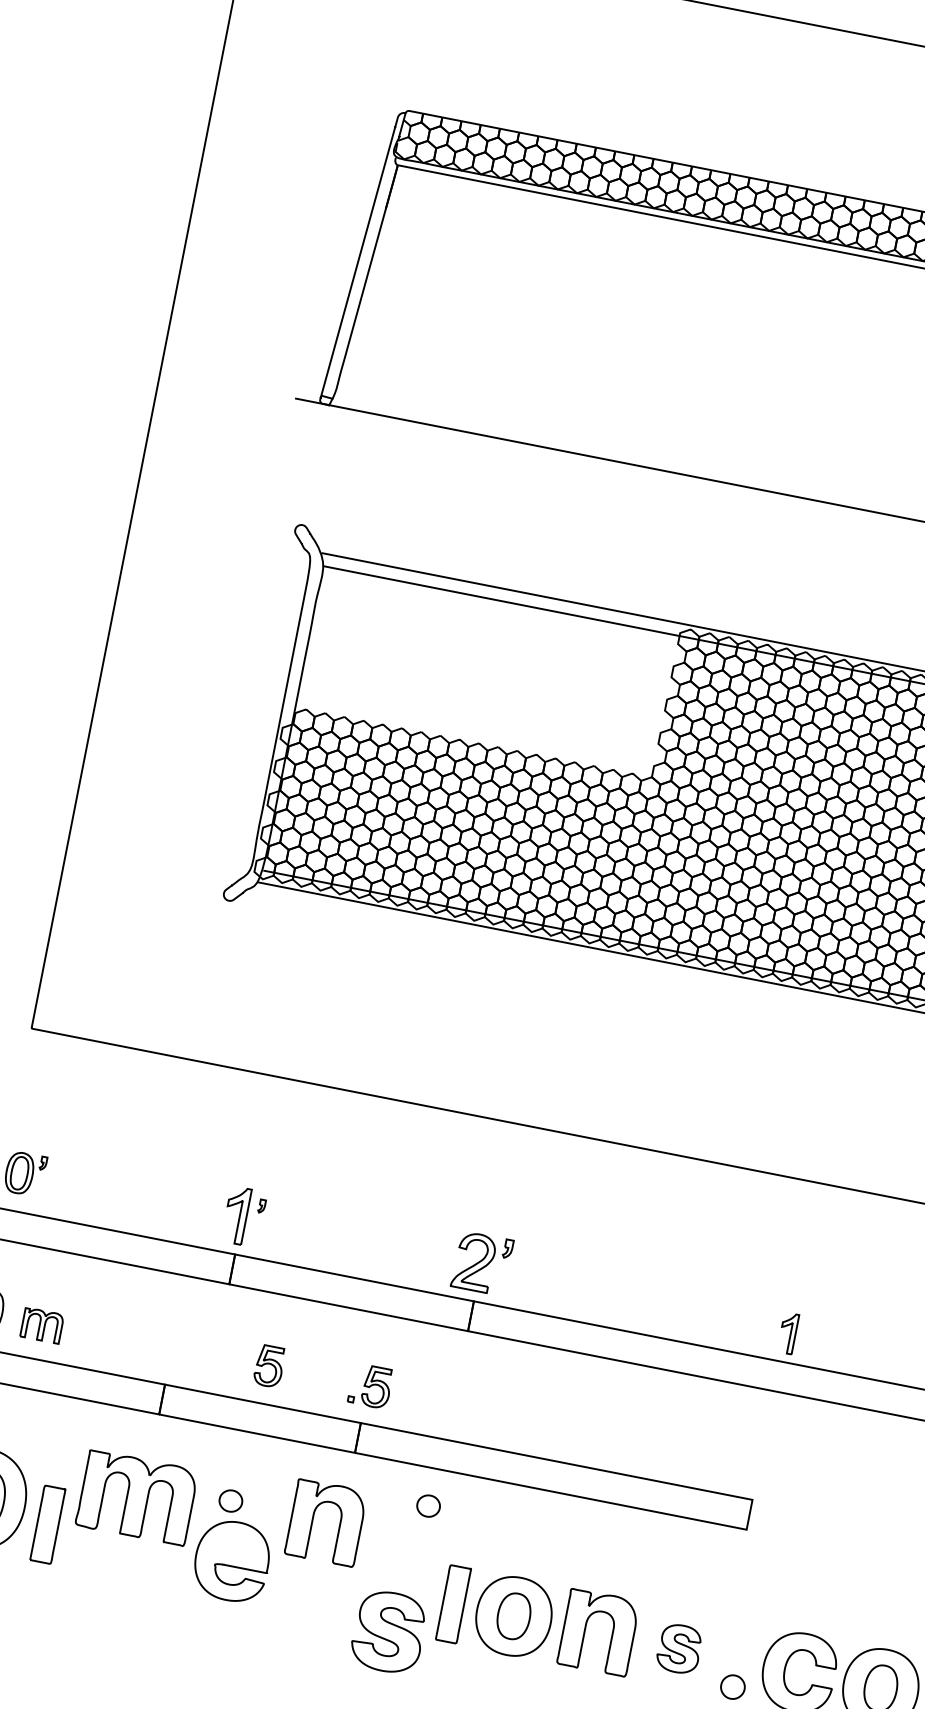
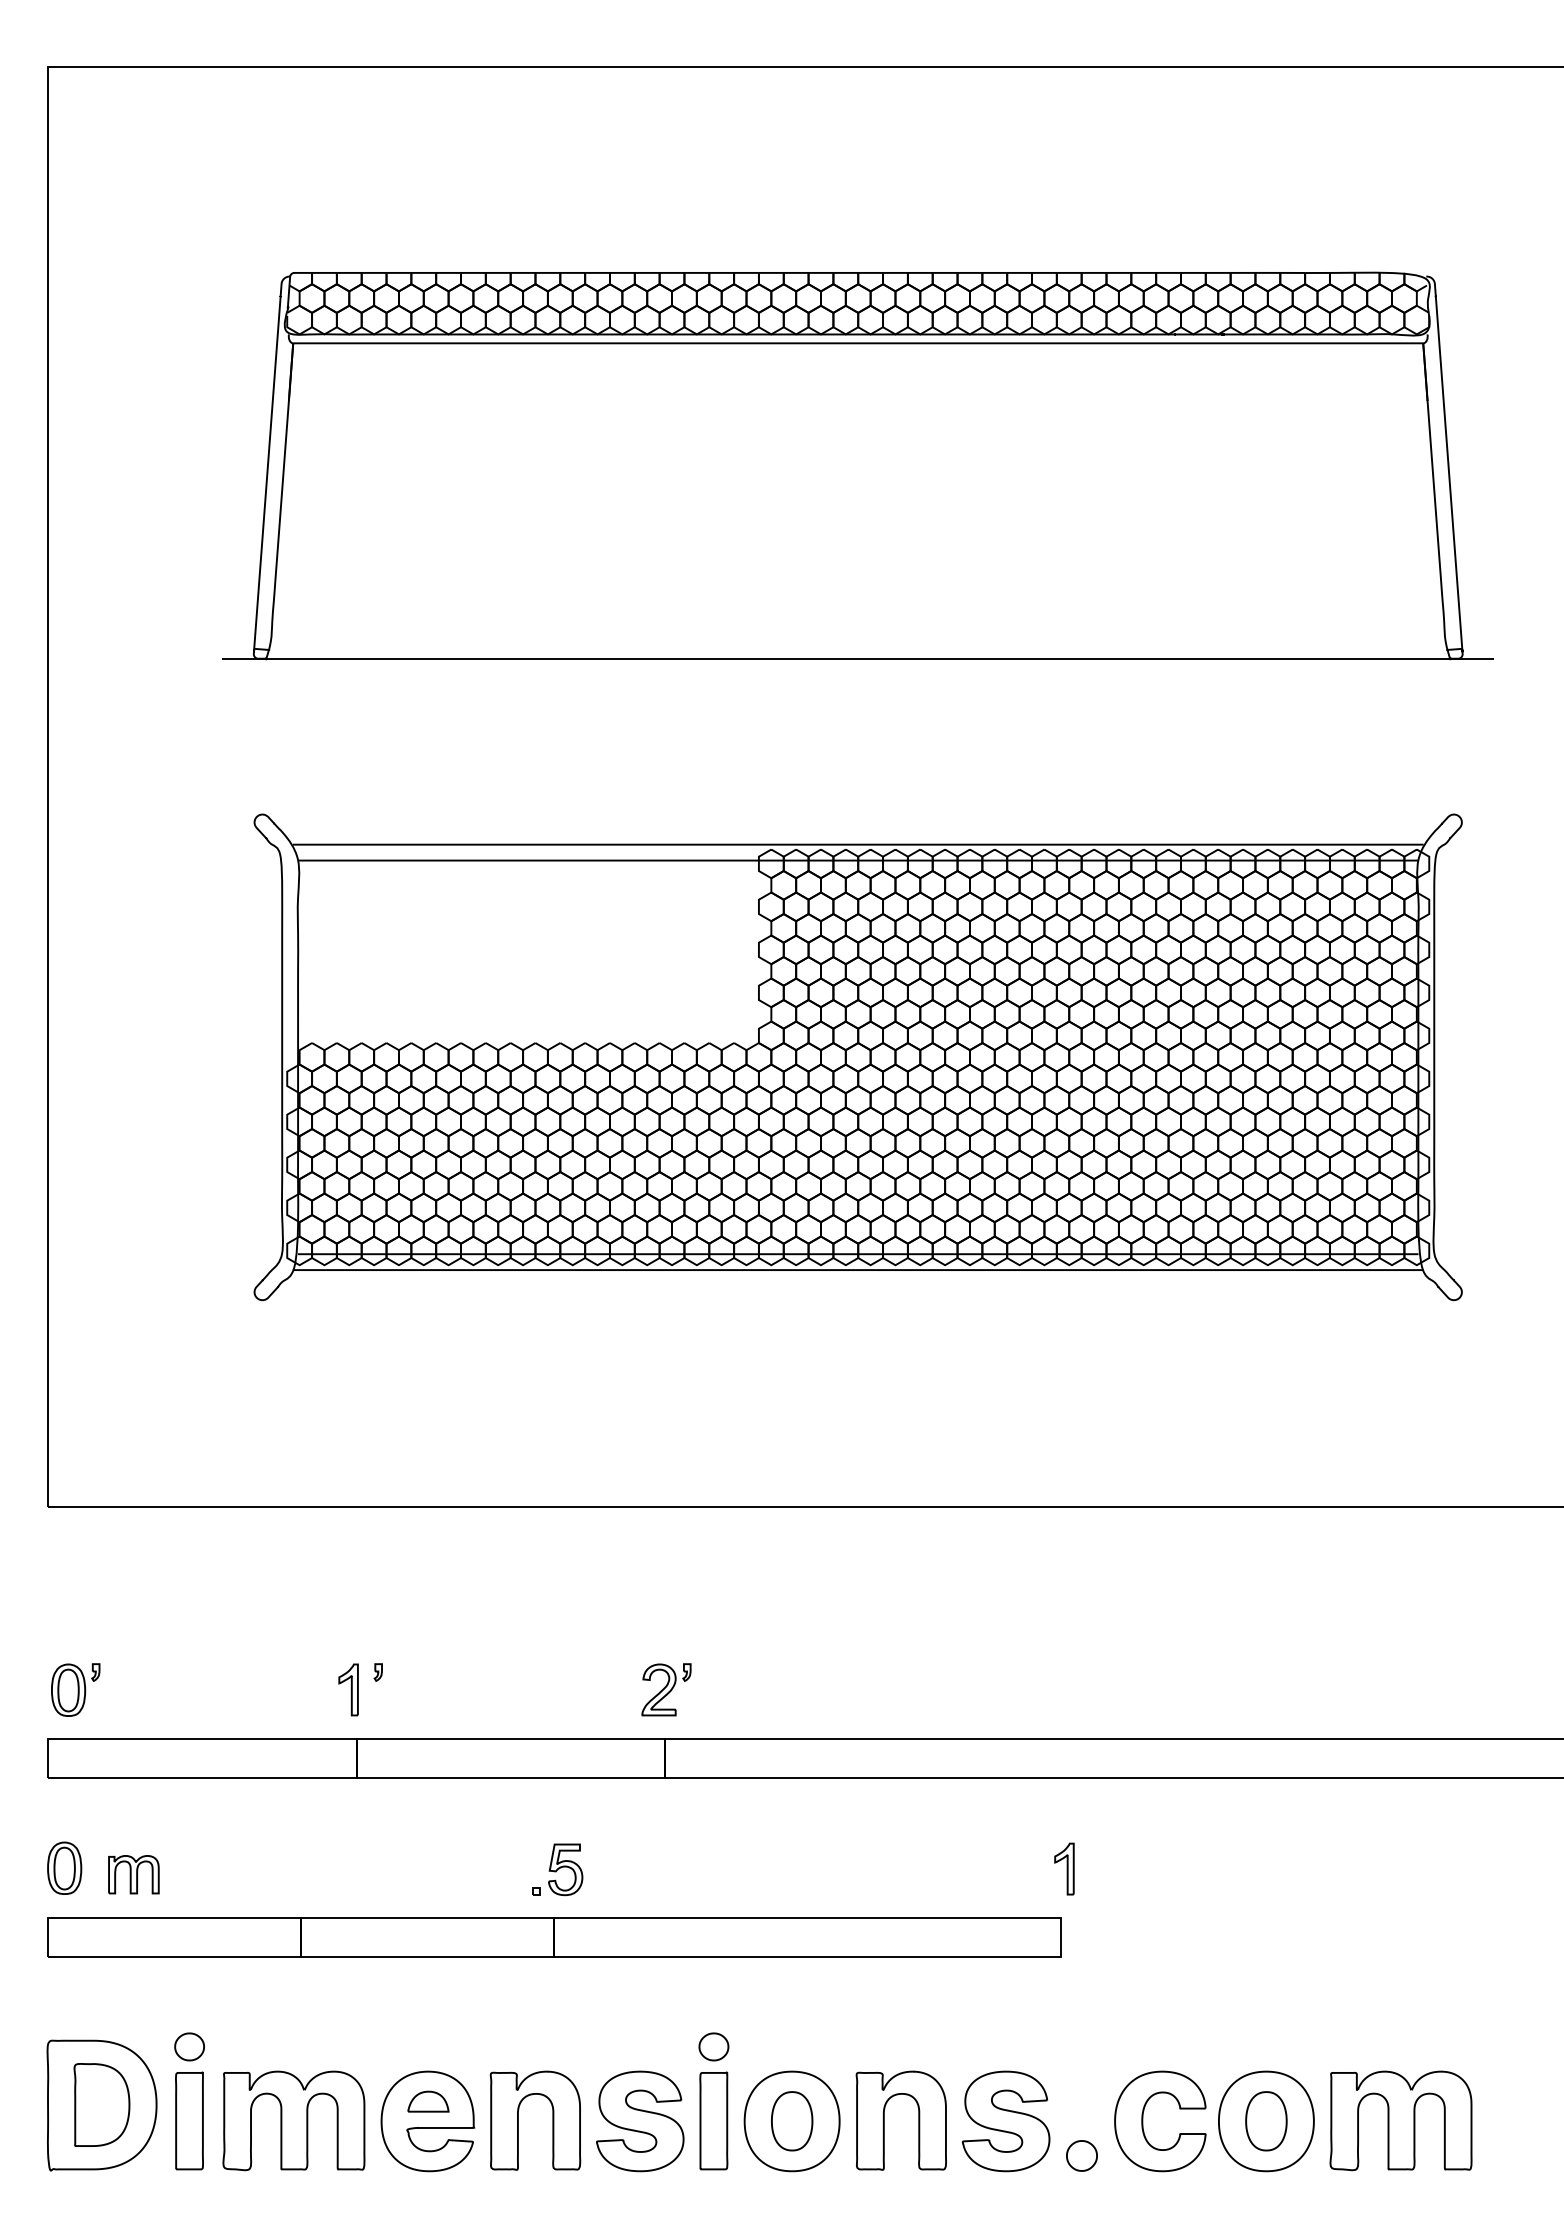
part: (236, 1214) -> (348, 1689), size x0.71
part: (482, 1263) -> (666, 1689), size x0.71
part: (788, 1332) -> (1064, 1868), moved
part: (269, 1366) -> (426, 1869), removed
part: (136, 1497) -> (293, 2120), moved
part: (230, 1500) -> (189, 2046), moved
part: (428, 1505) -> (713, 2046), moved
part: (313, 1520) -> (518, 2120), moved
part: (235, 1545) -> (428, 2101), added
part: (389, 1632) -> (640, 2121), moved
part: (678, 1648) -> (1005, 2121), size x1.67

